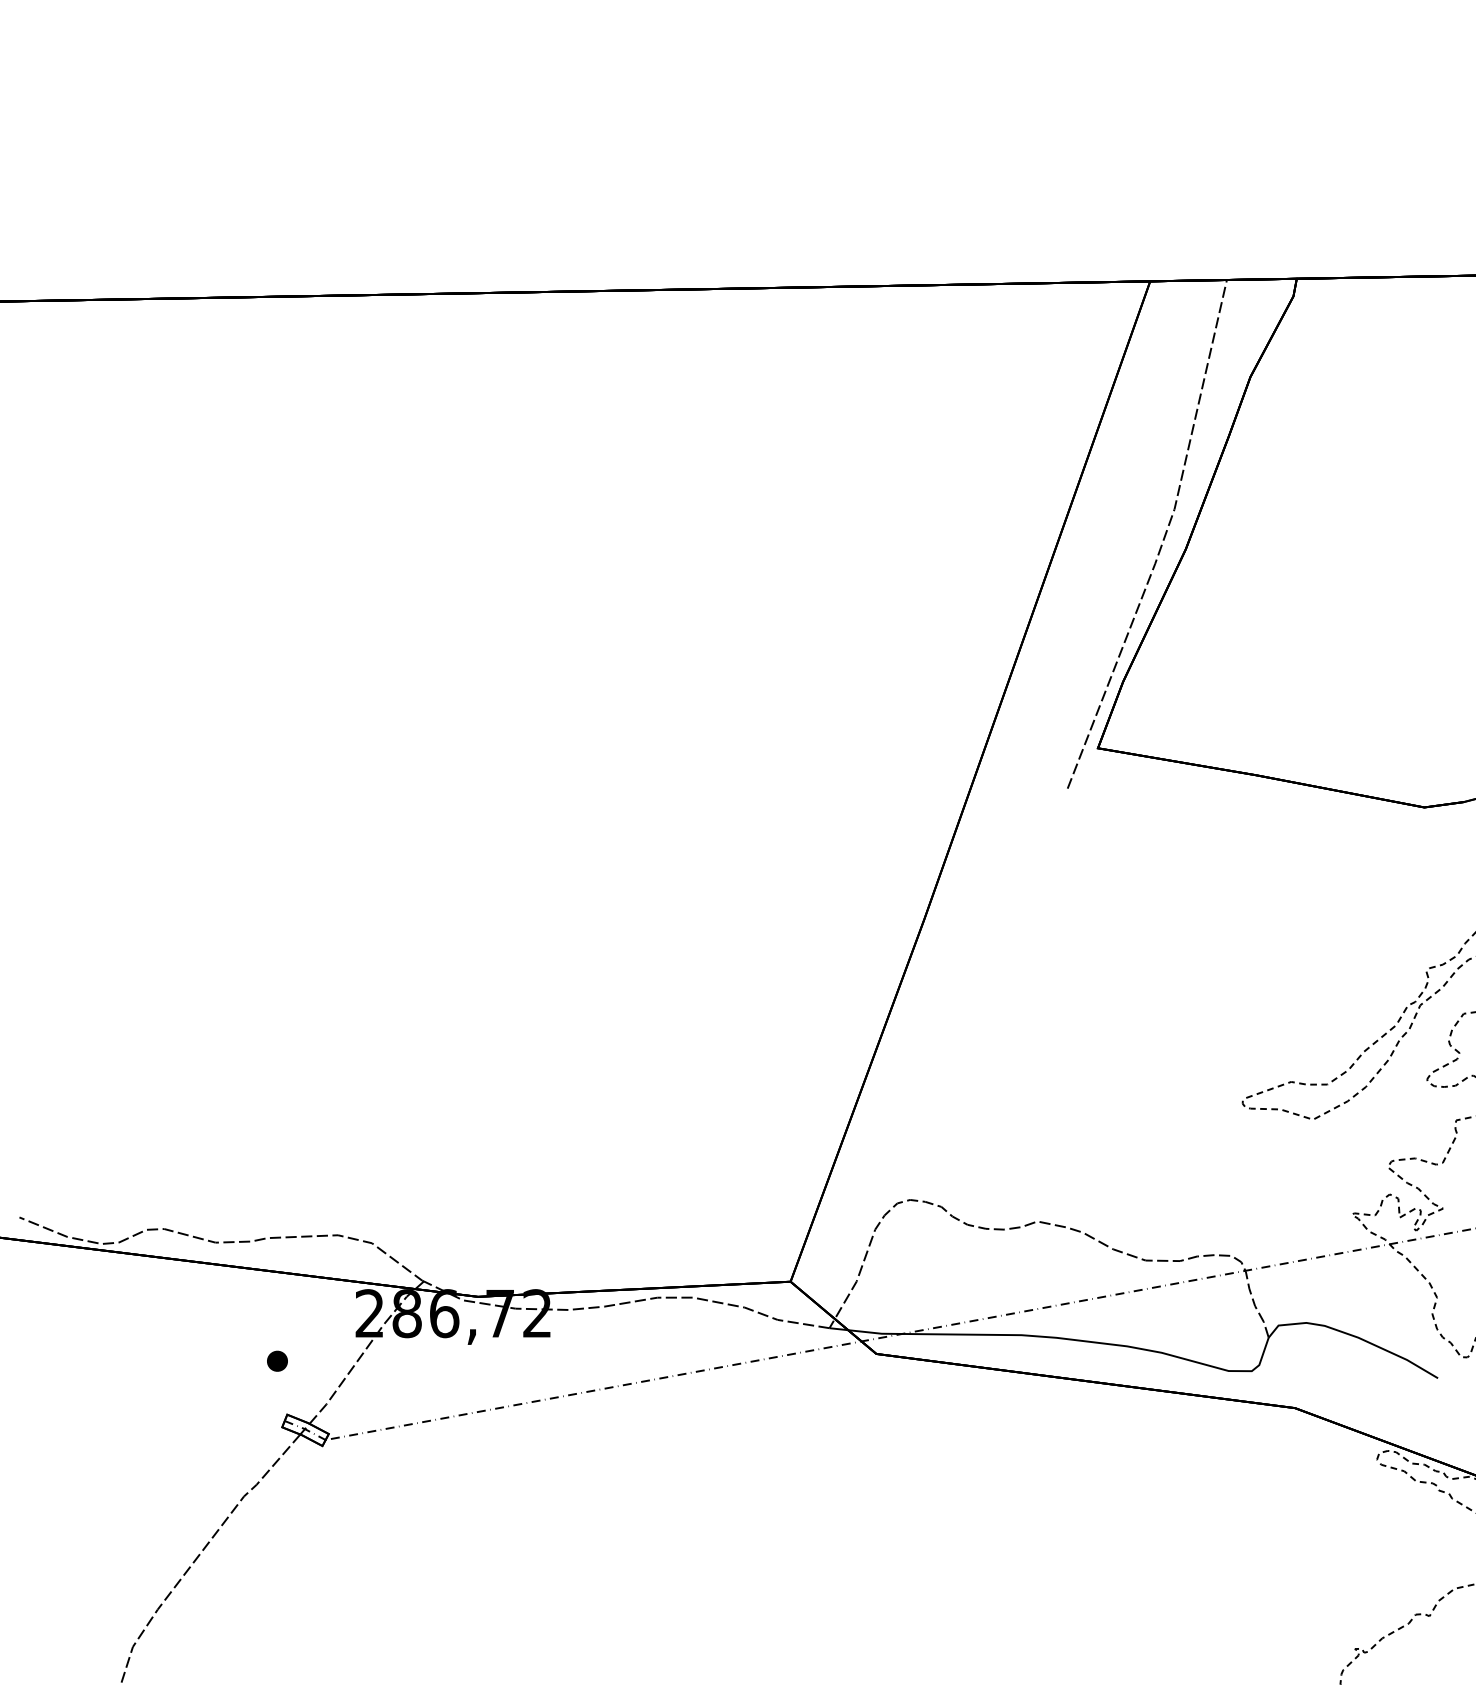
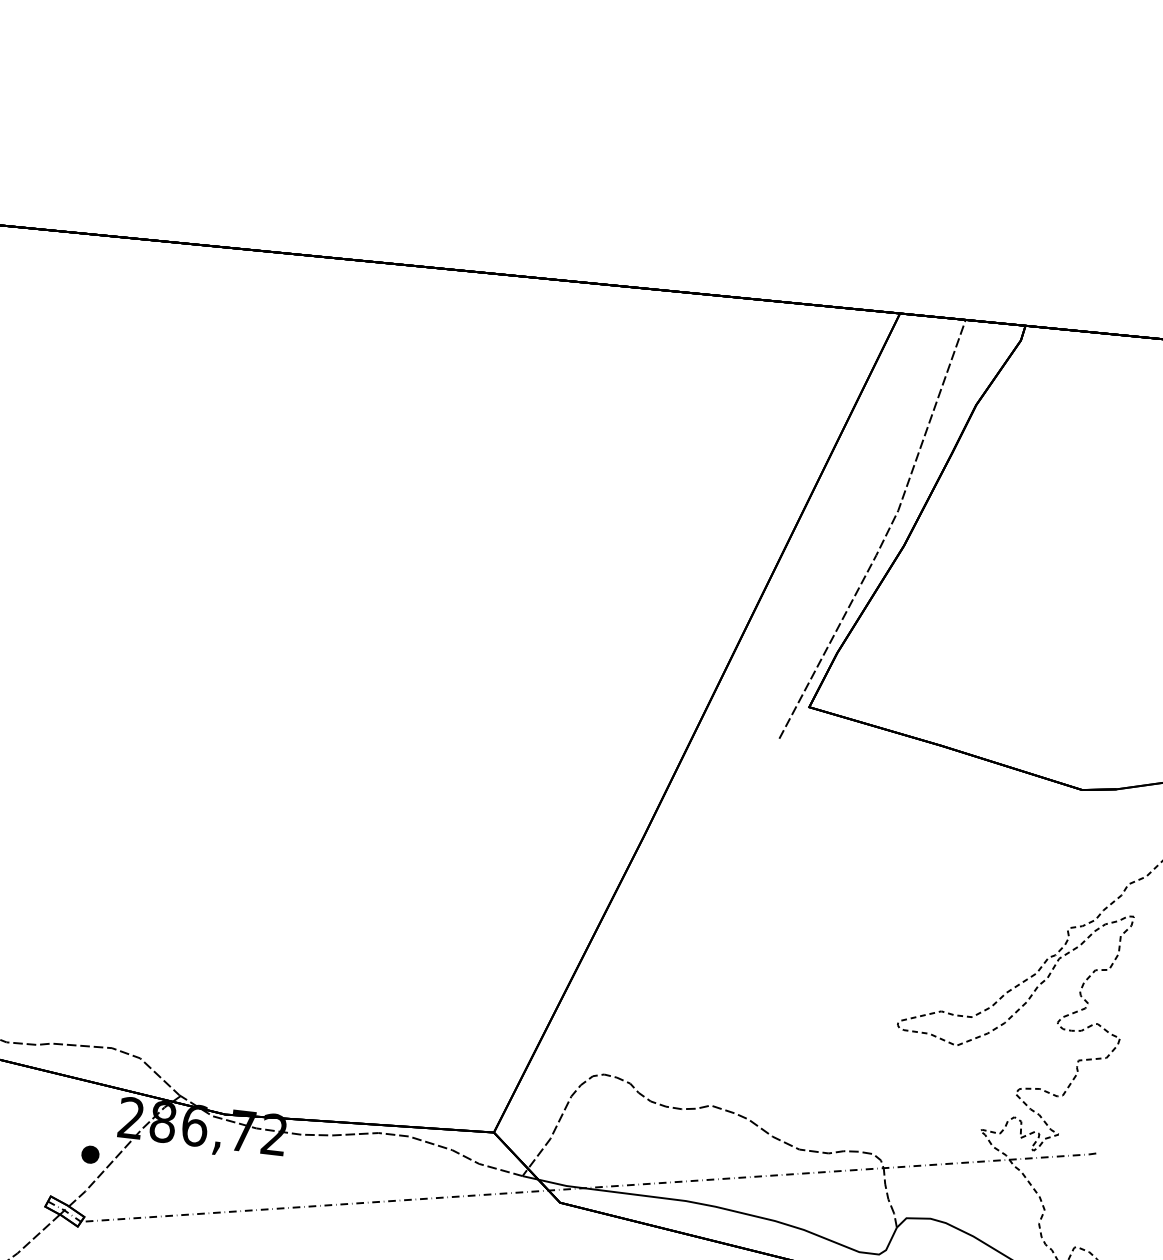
part: (277, 1360) -> (90, 1154), moved

